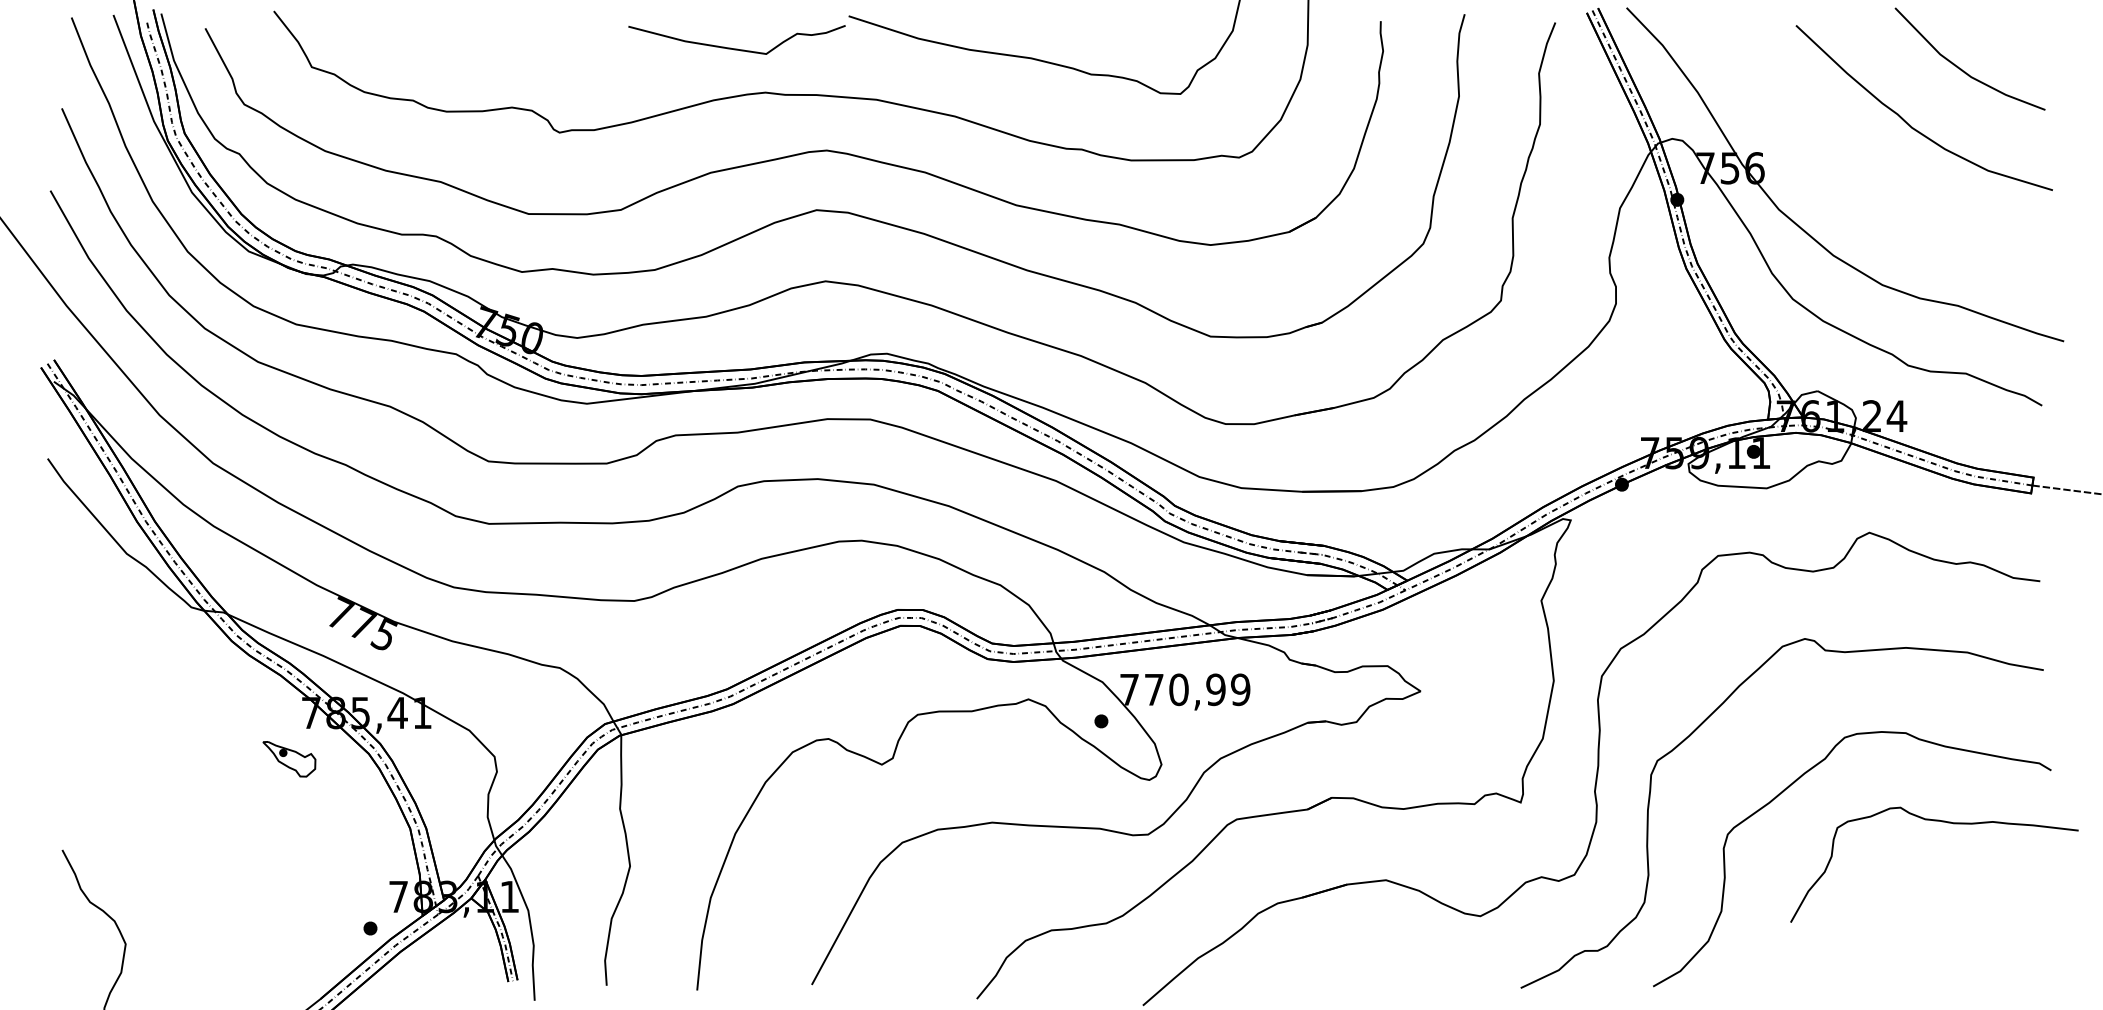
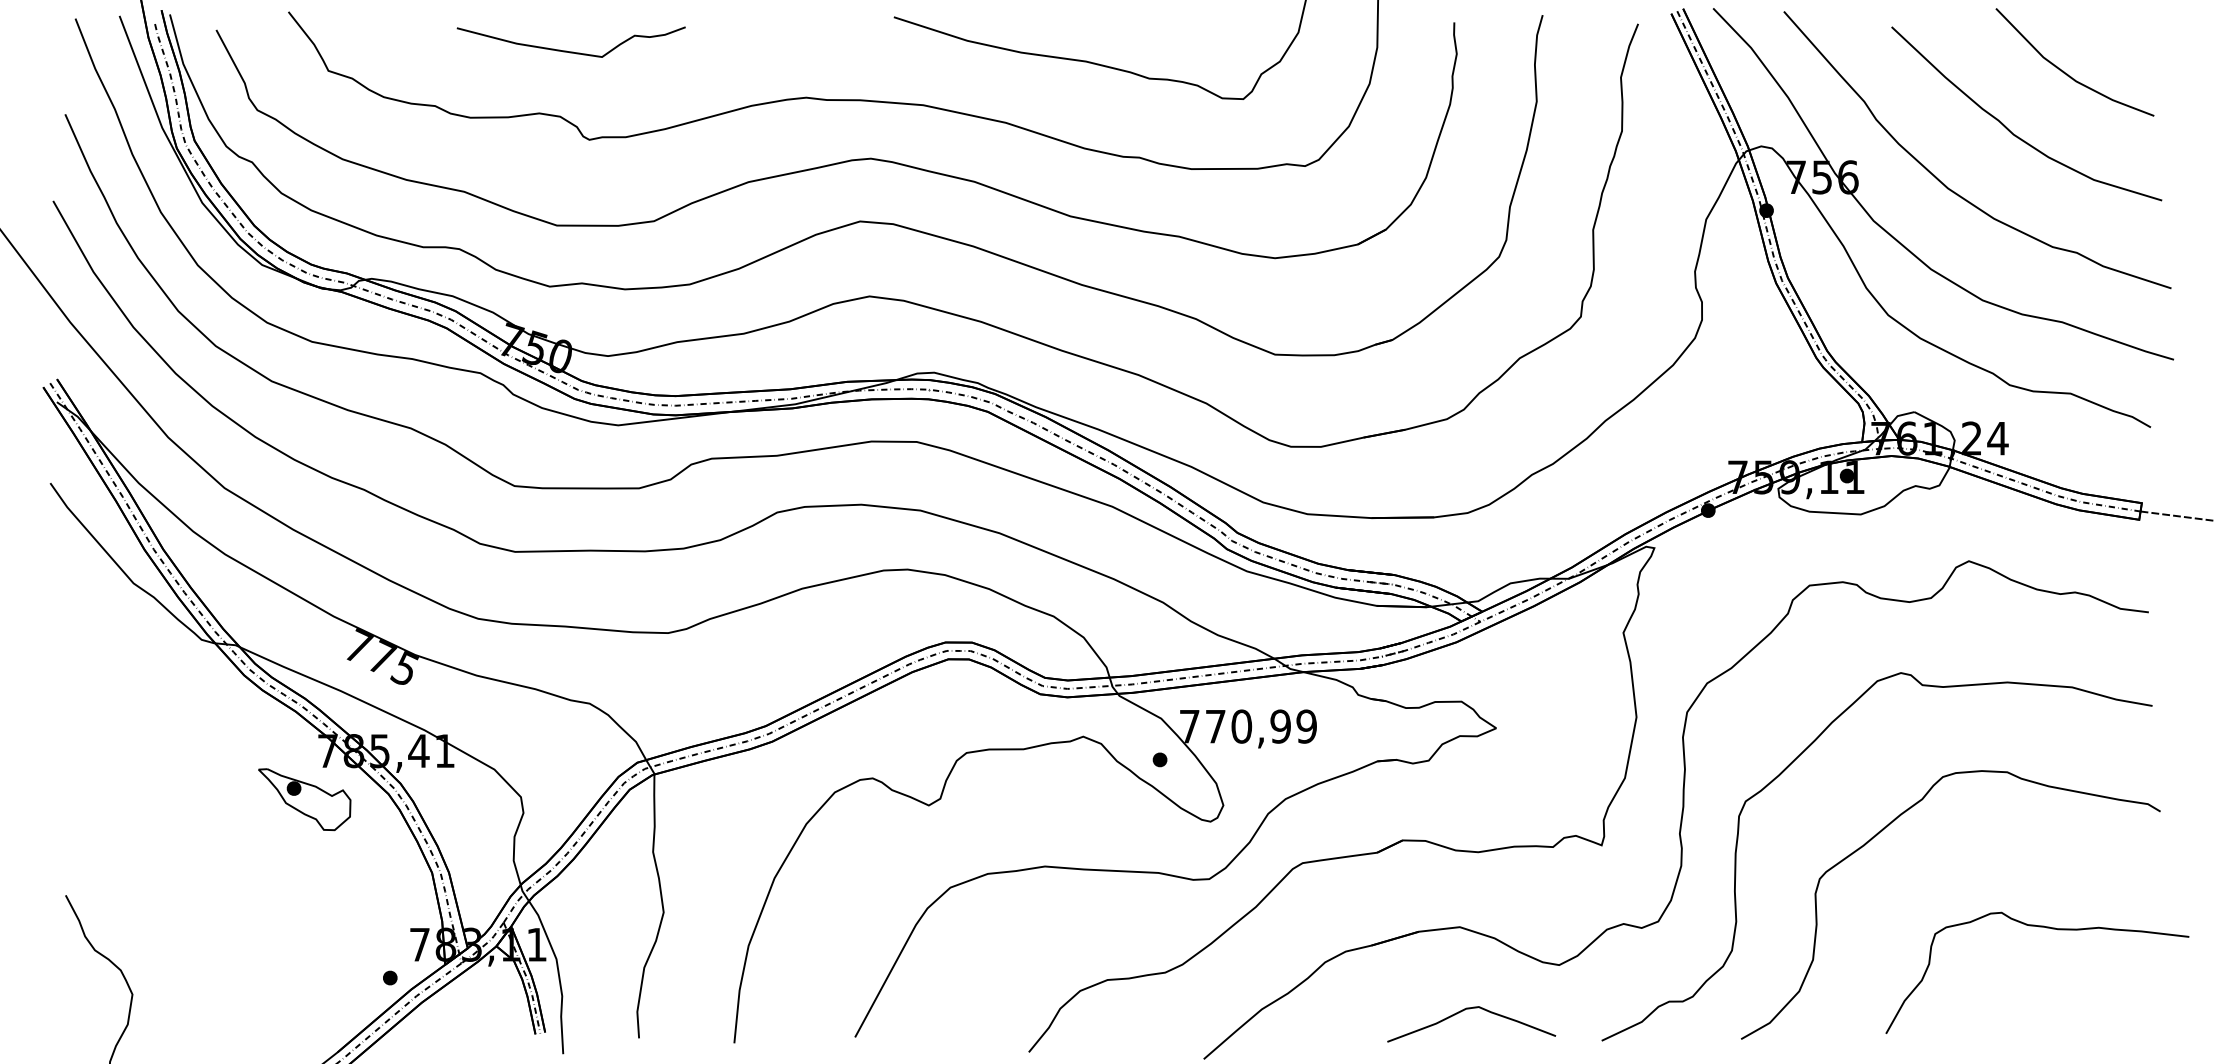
curve: (732, 47) -> (566, 50), moved
curve: (1851, 178) -> (1950, 188), added
part: (289, 758) -> (304, 799), size x1.67
curve: (1943, 822) -> (2046, 928), moved
curve: (1396, 958) -> (1470, 1009), added

